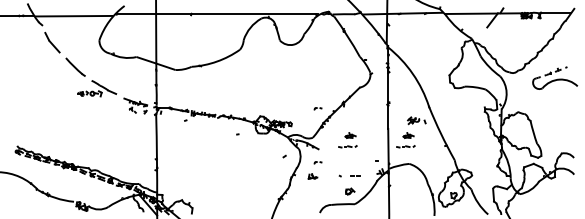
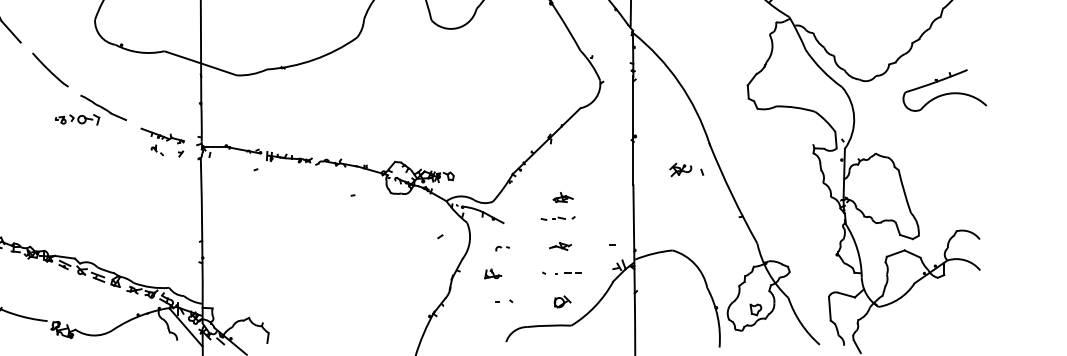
arc: (550, 73) -> (935, 81), dashed -> solid
part: (317, 108) -> (501, 147), removed
part: (405, 140) -> (665, 206), removed
part: (348, 161) -> (559, 245), added
part: (319, 190) -> (505, 300), added

